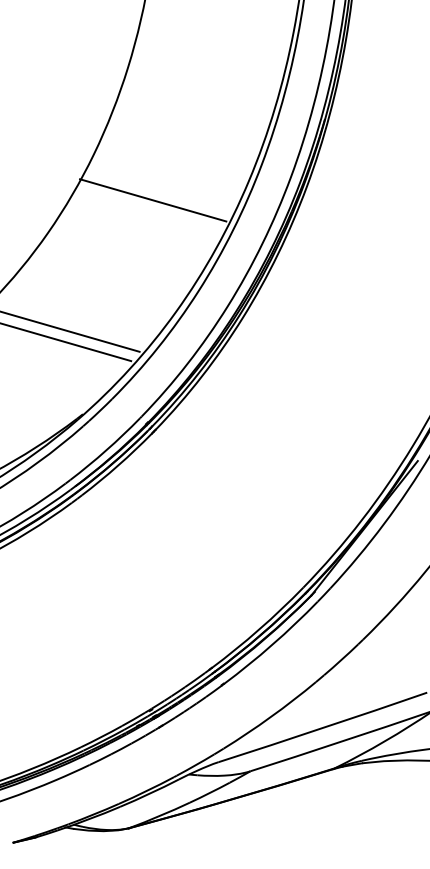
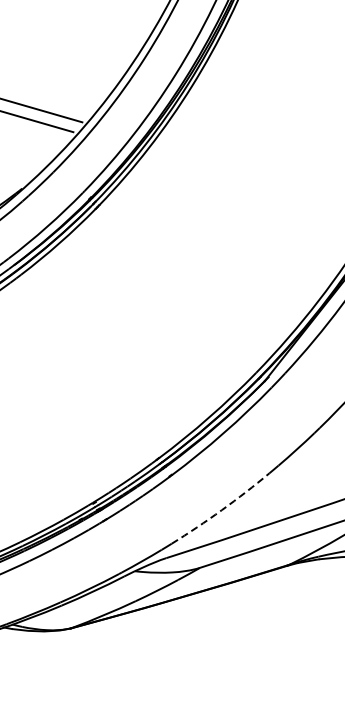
arc: (270, 717) -> (221, 510), solid -> dashed

